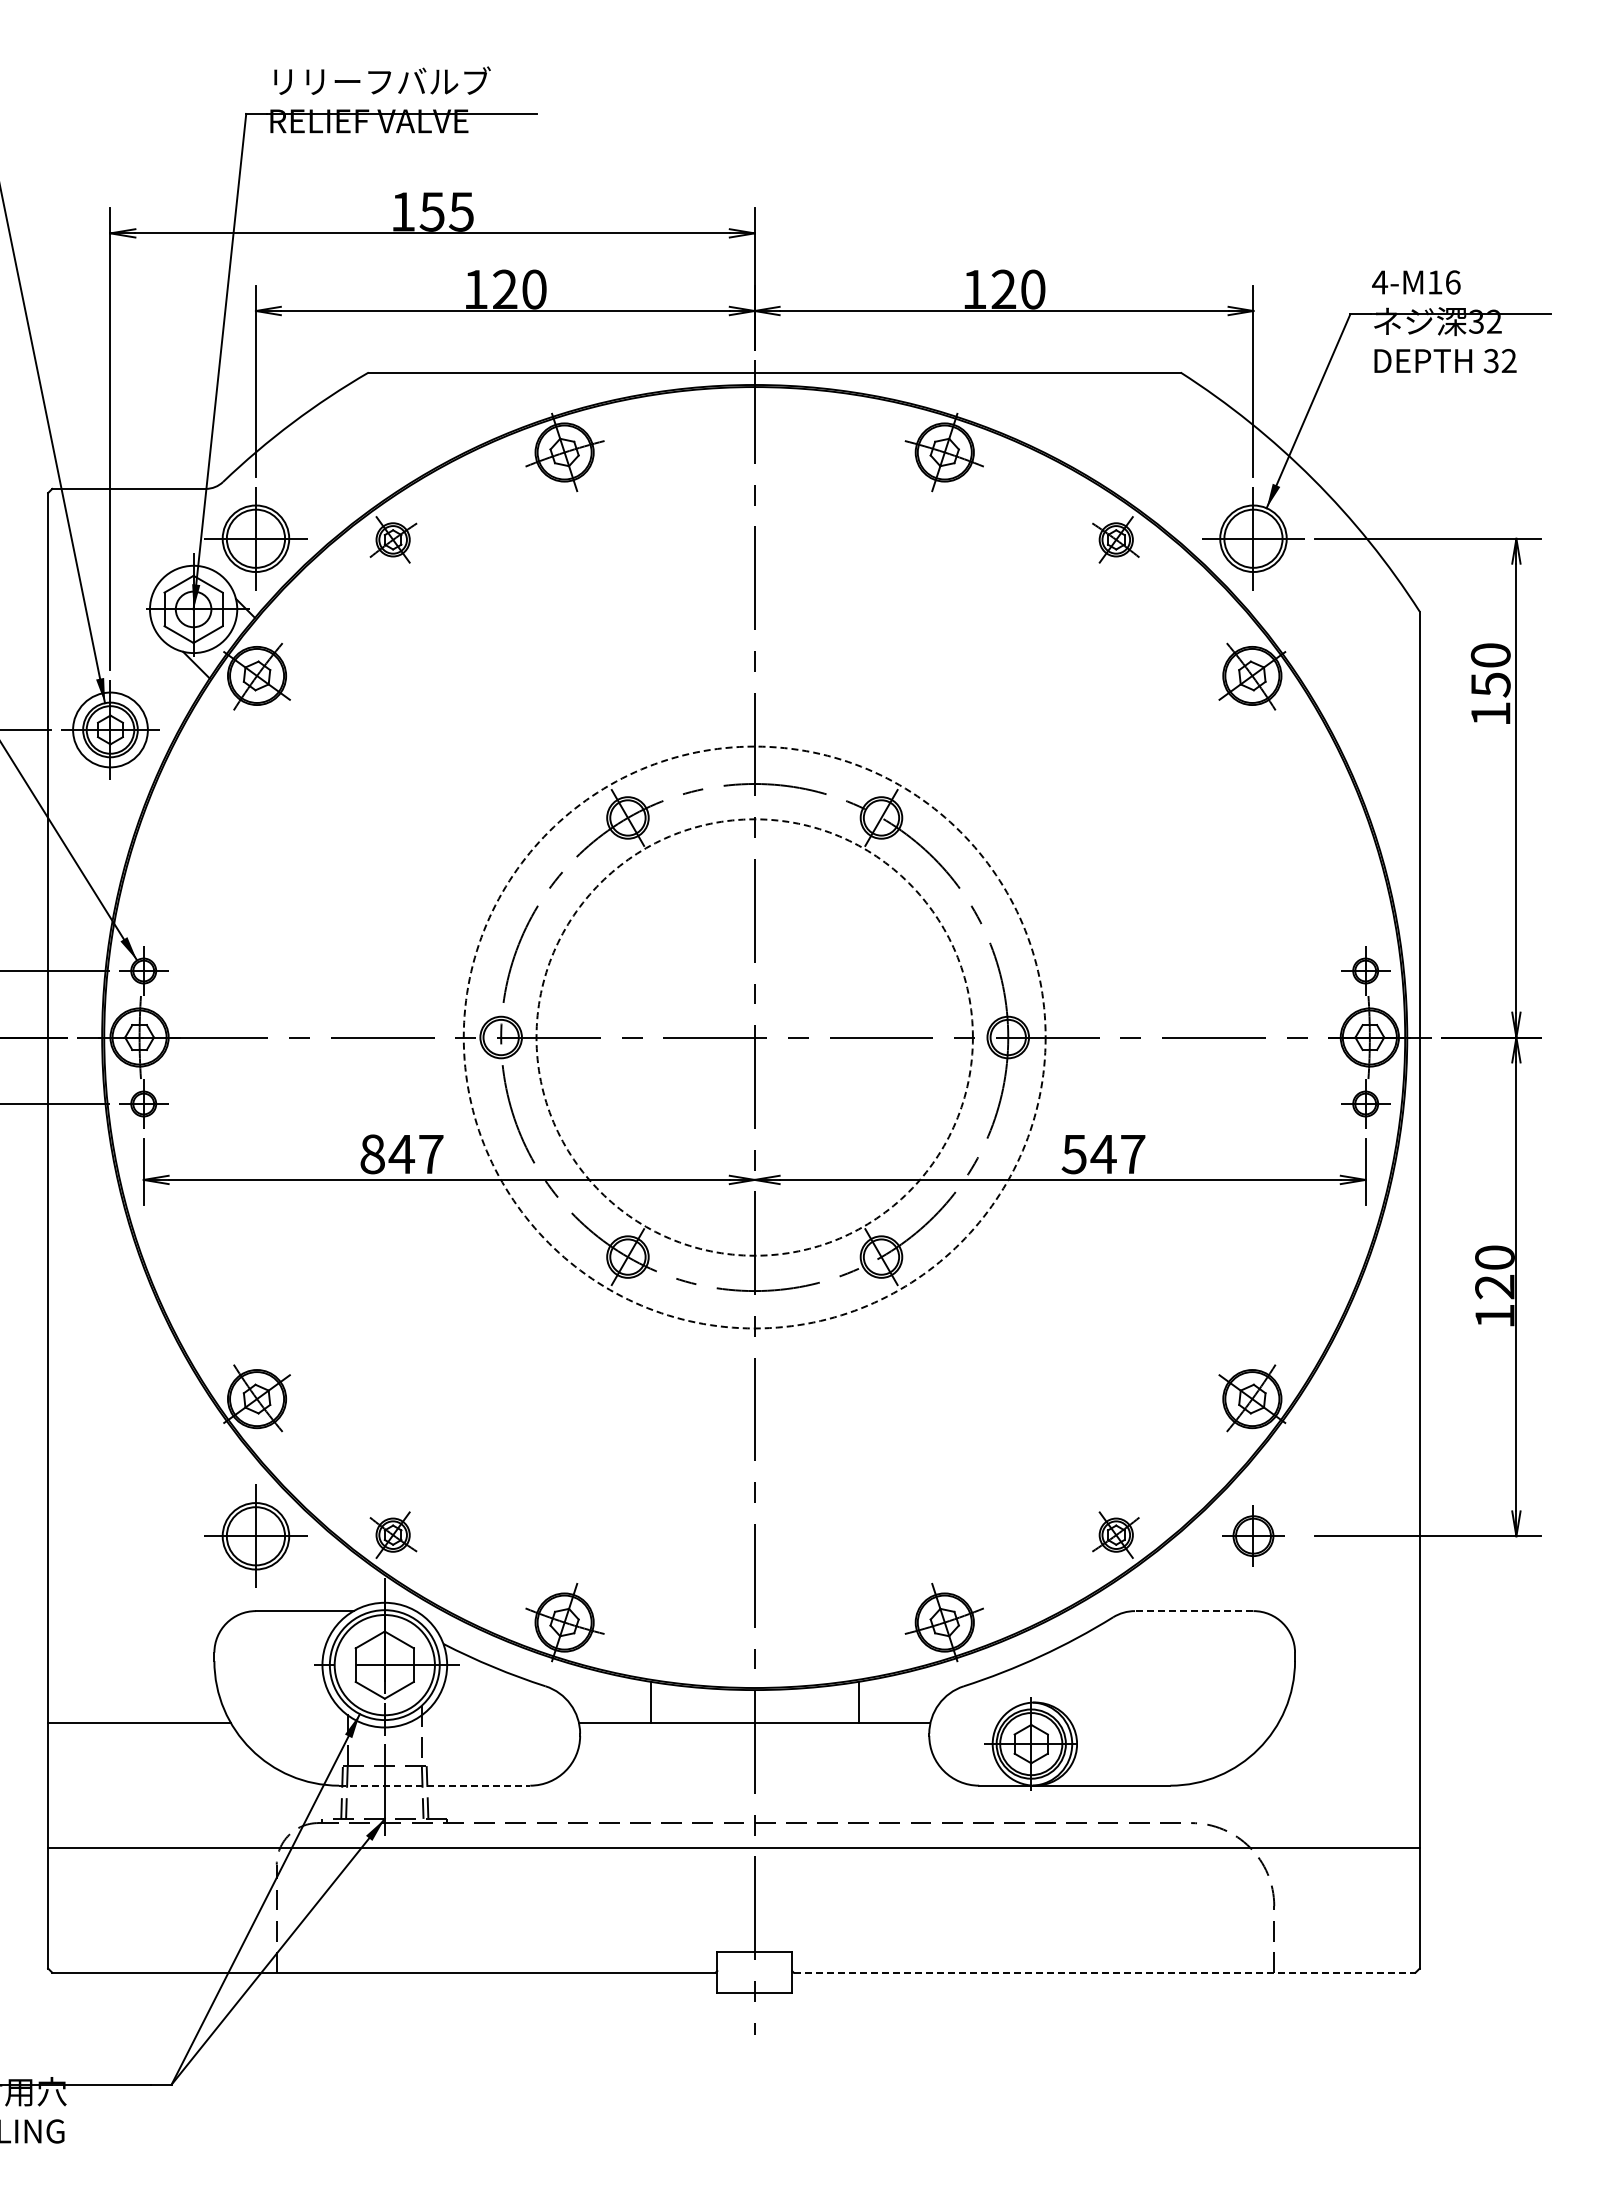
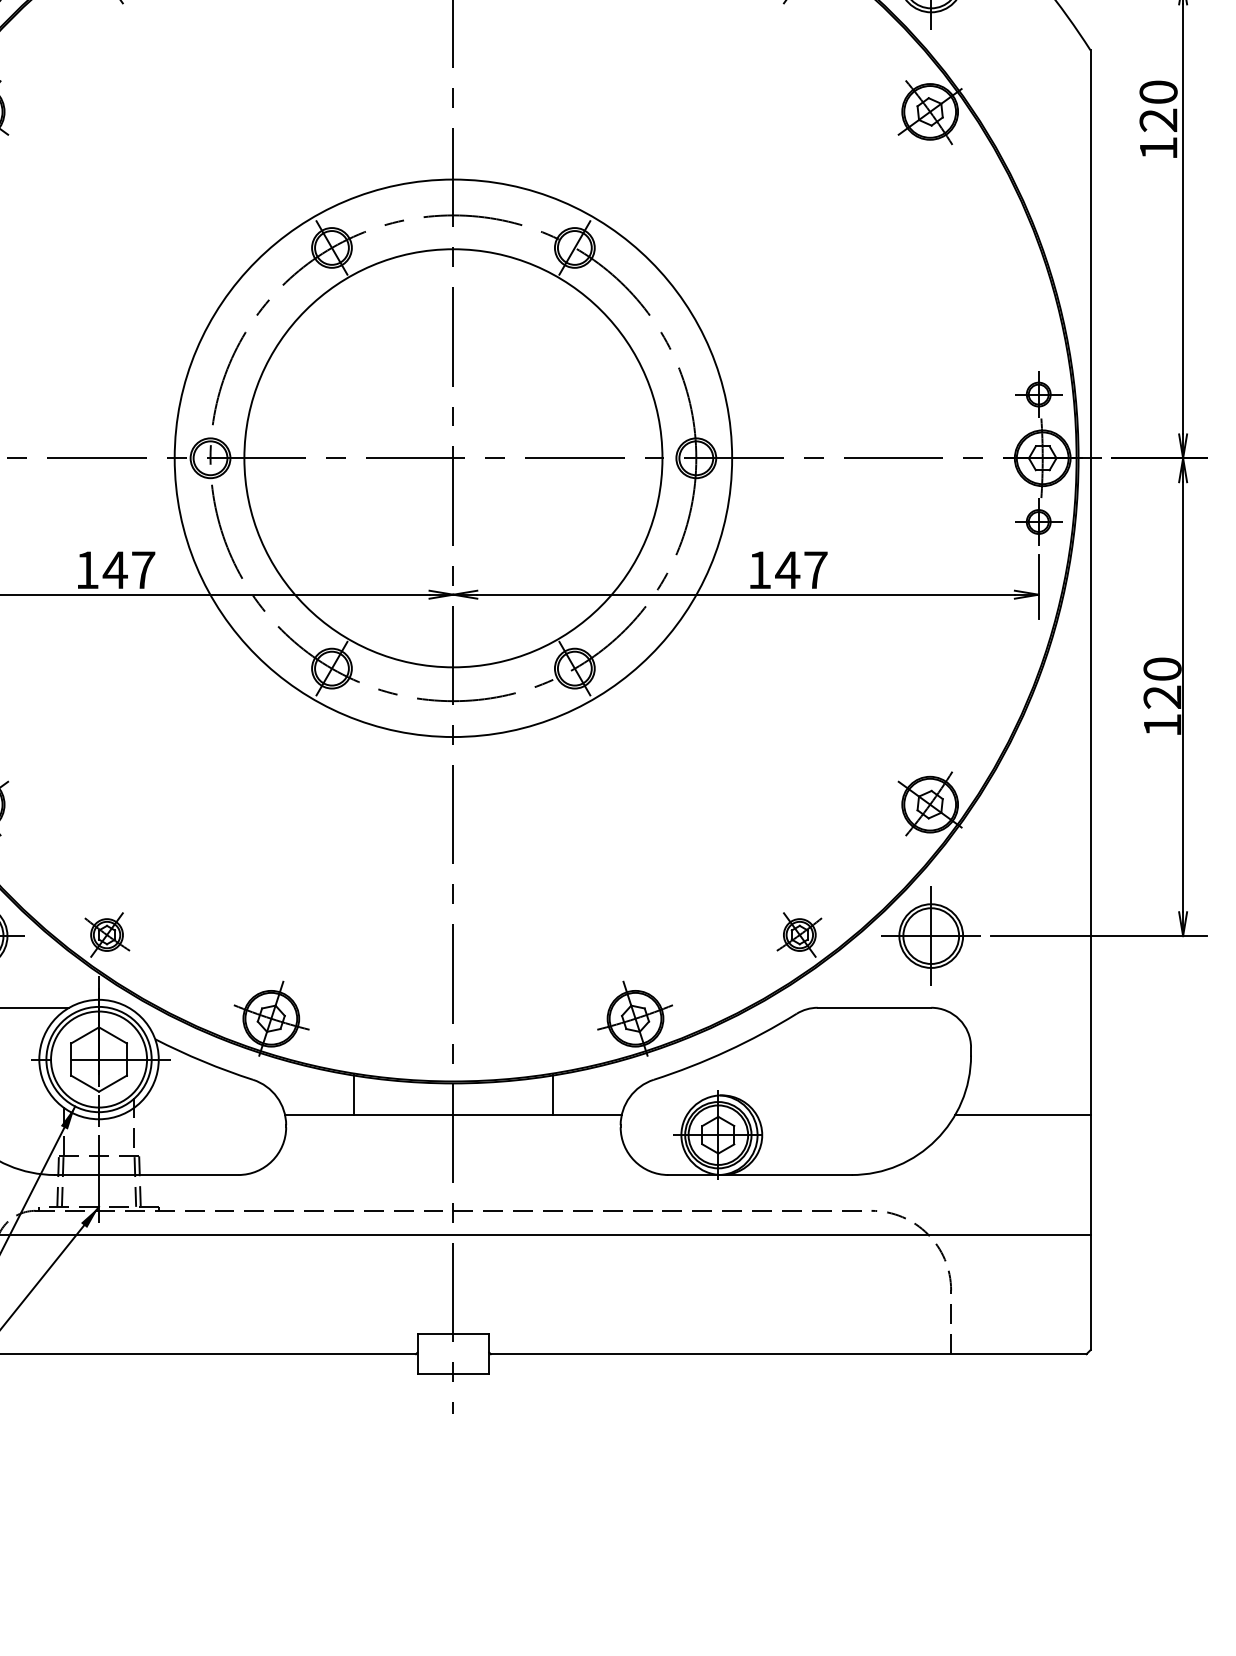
text: (1490, 684) -> (1158, 120), 150 -> 120
circle: (754, 1037) -> (453, 458), dashed -> solid
circle: (754, 1037) -> (453, 458), dashed -> solid
text: (372, 1154) -> (87, 570), 847 -> 147
text: (1073, 1154) -> (758, 570), 547 -> 147
part: (1253, 1535) -> (931, 935), size x1.67
line: (1193, 1611) -> (873, 1008), dashed -> solid
line: (1348, 1723) -> (1022, 1115), added
line: (434, 1785) -> (146, 1174), dashed -> solid
line: (1104, 1972) -> (788, 1353), dashed -> solid

